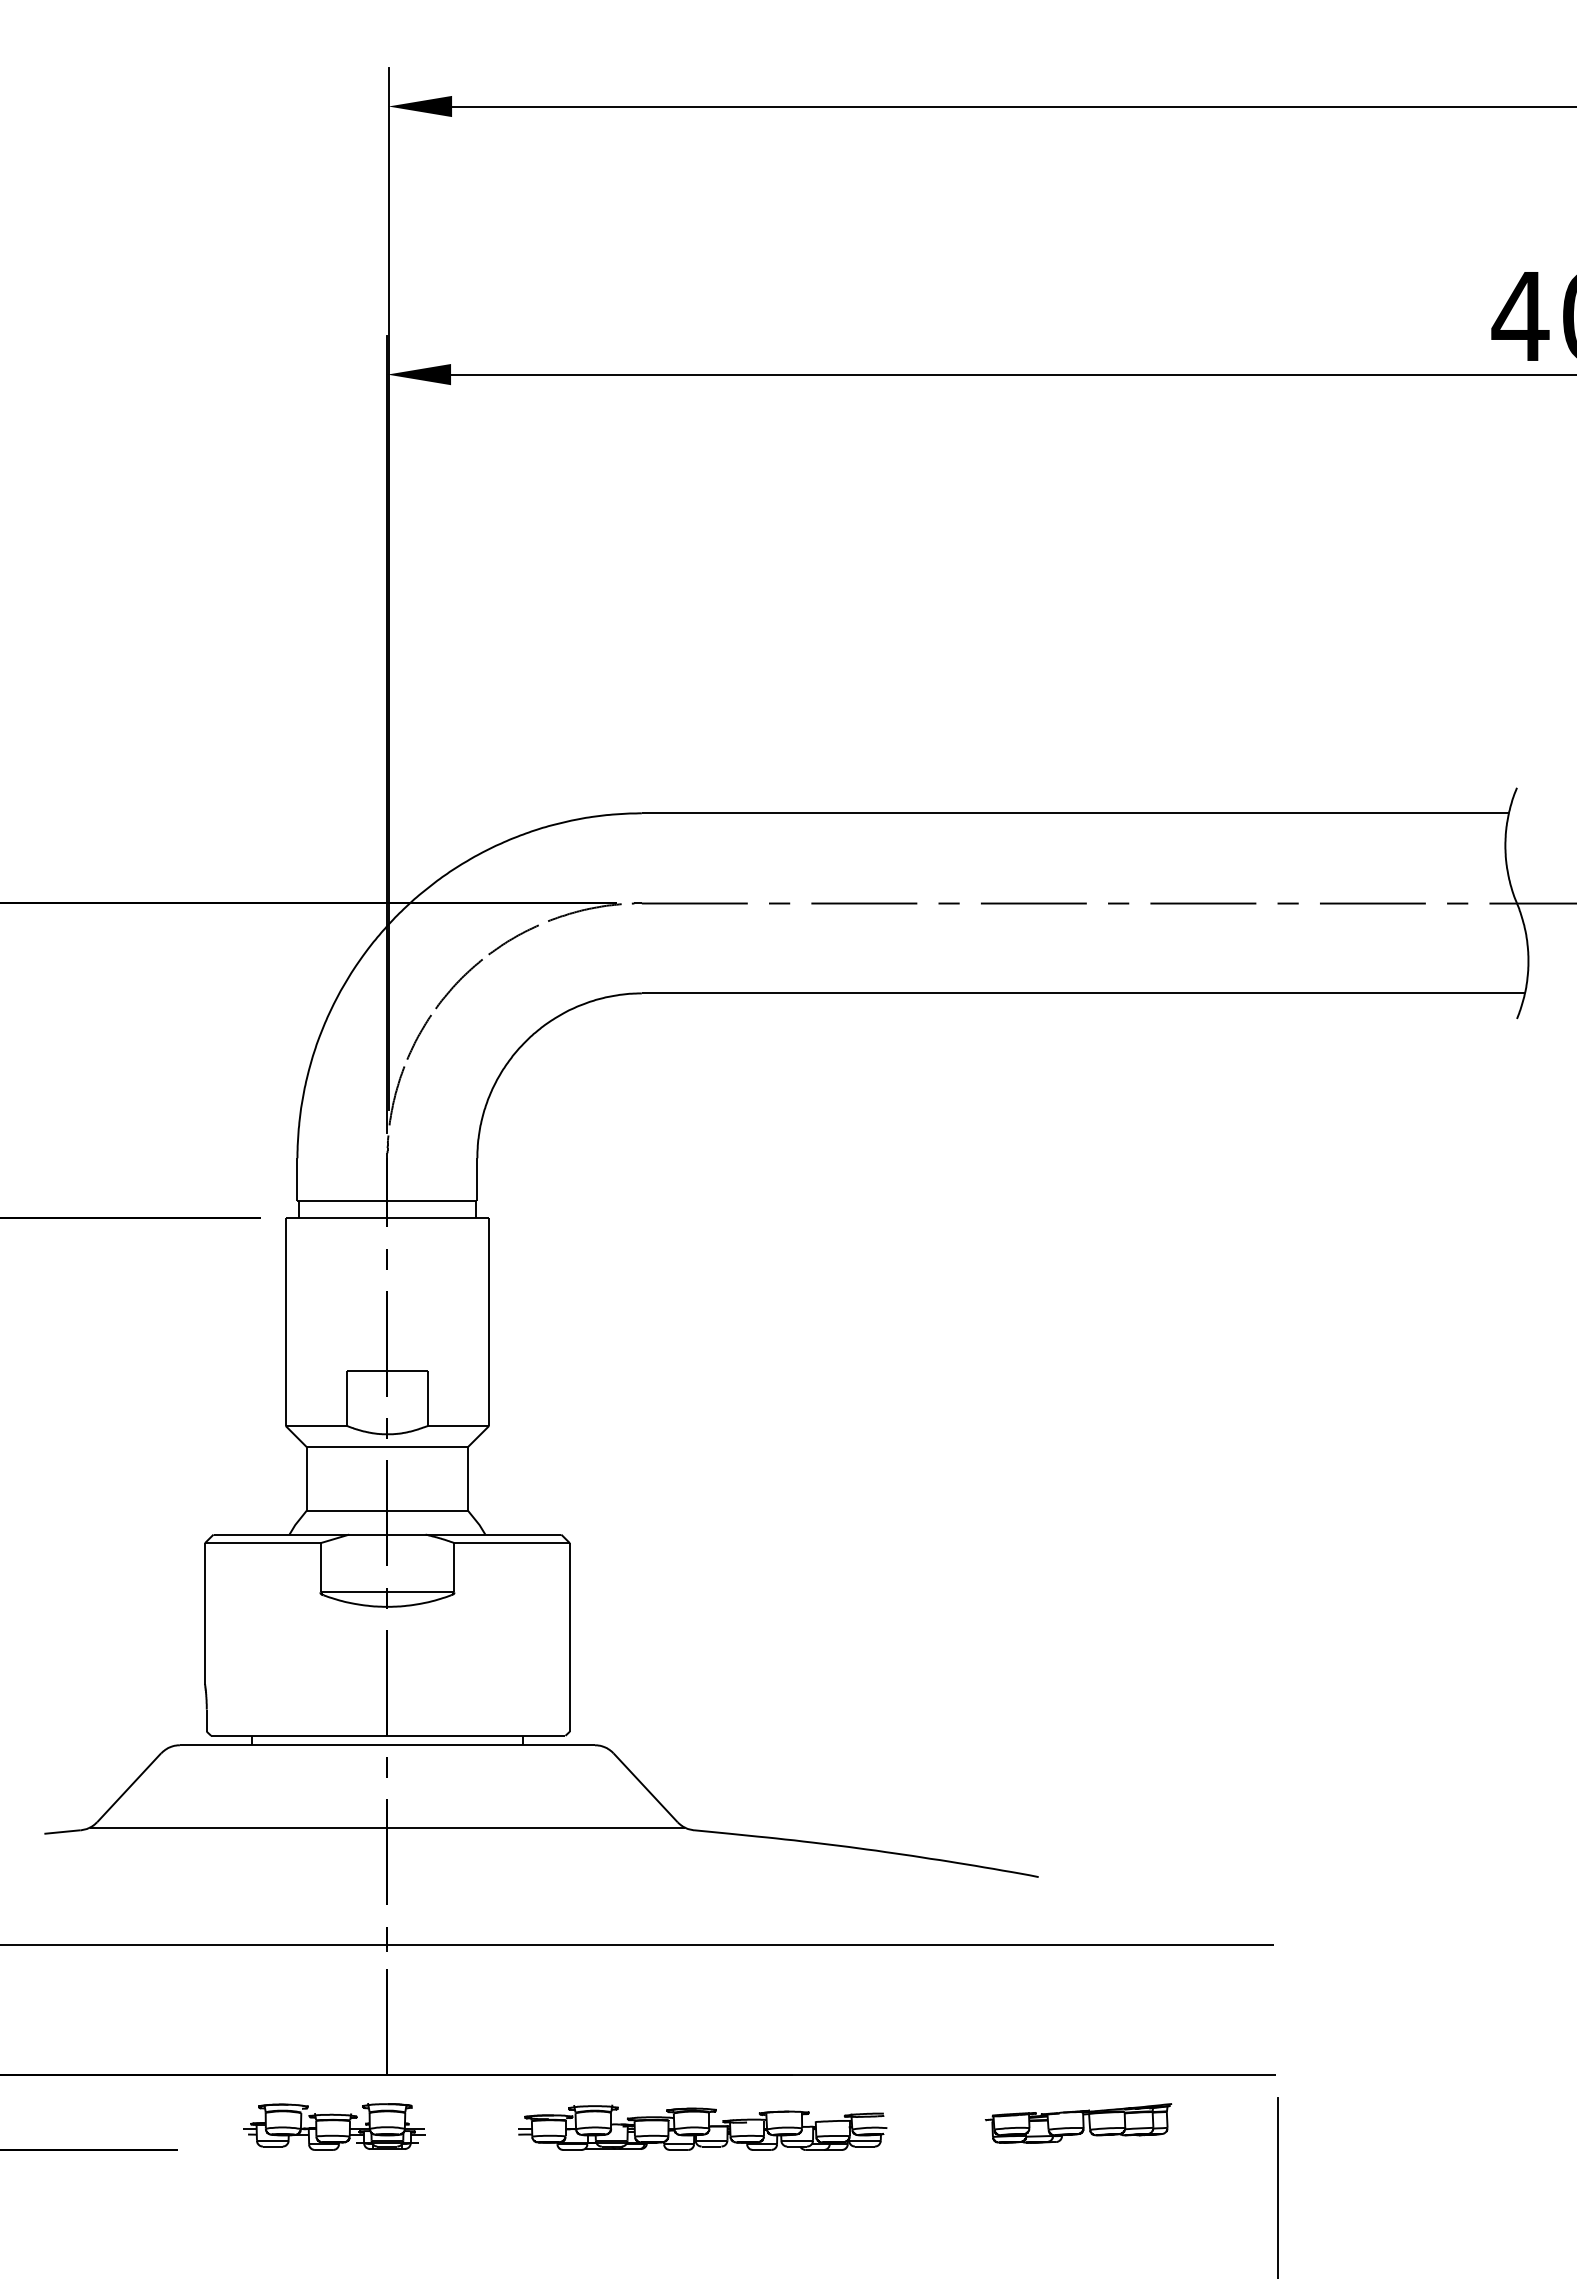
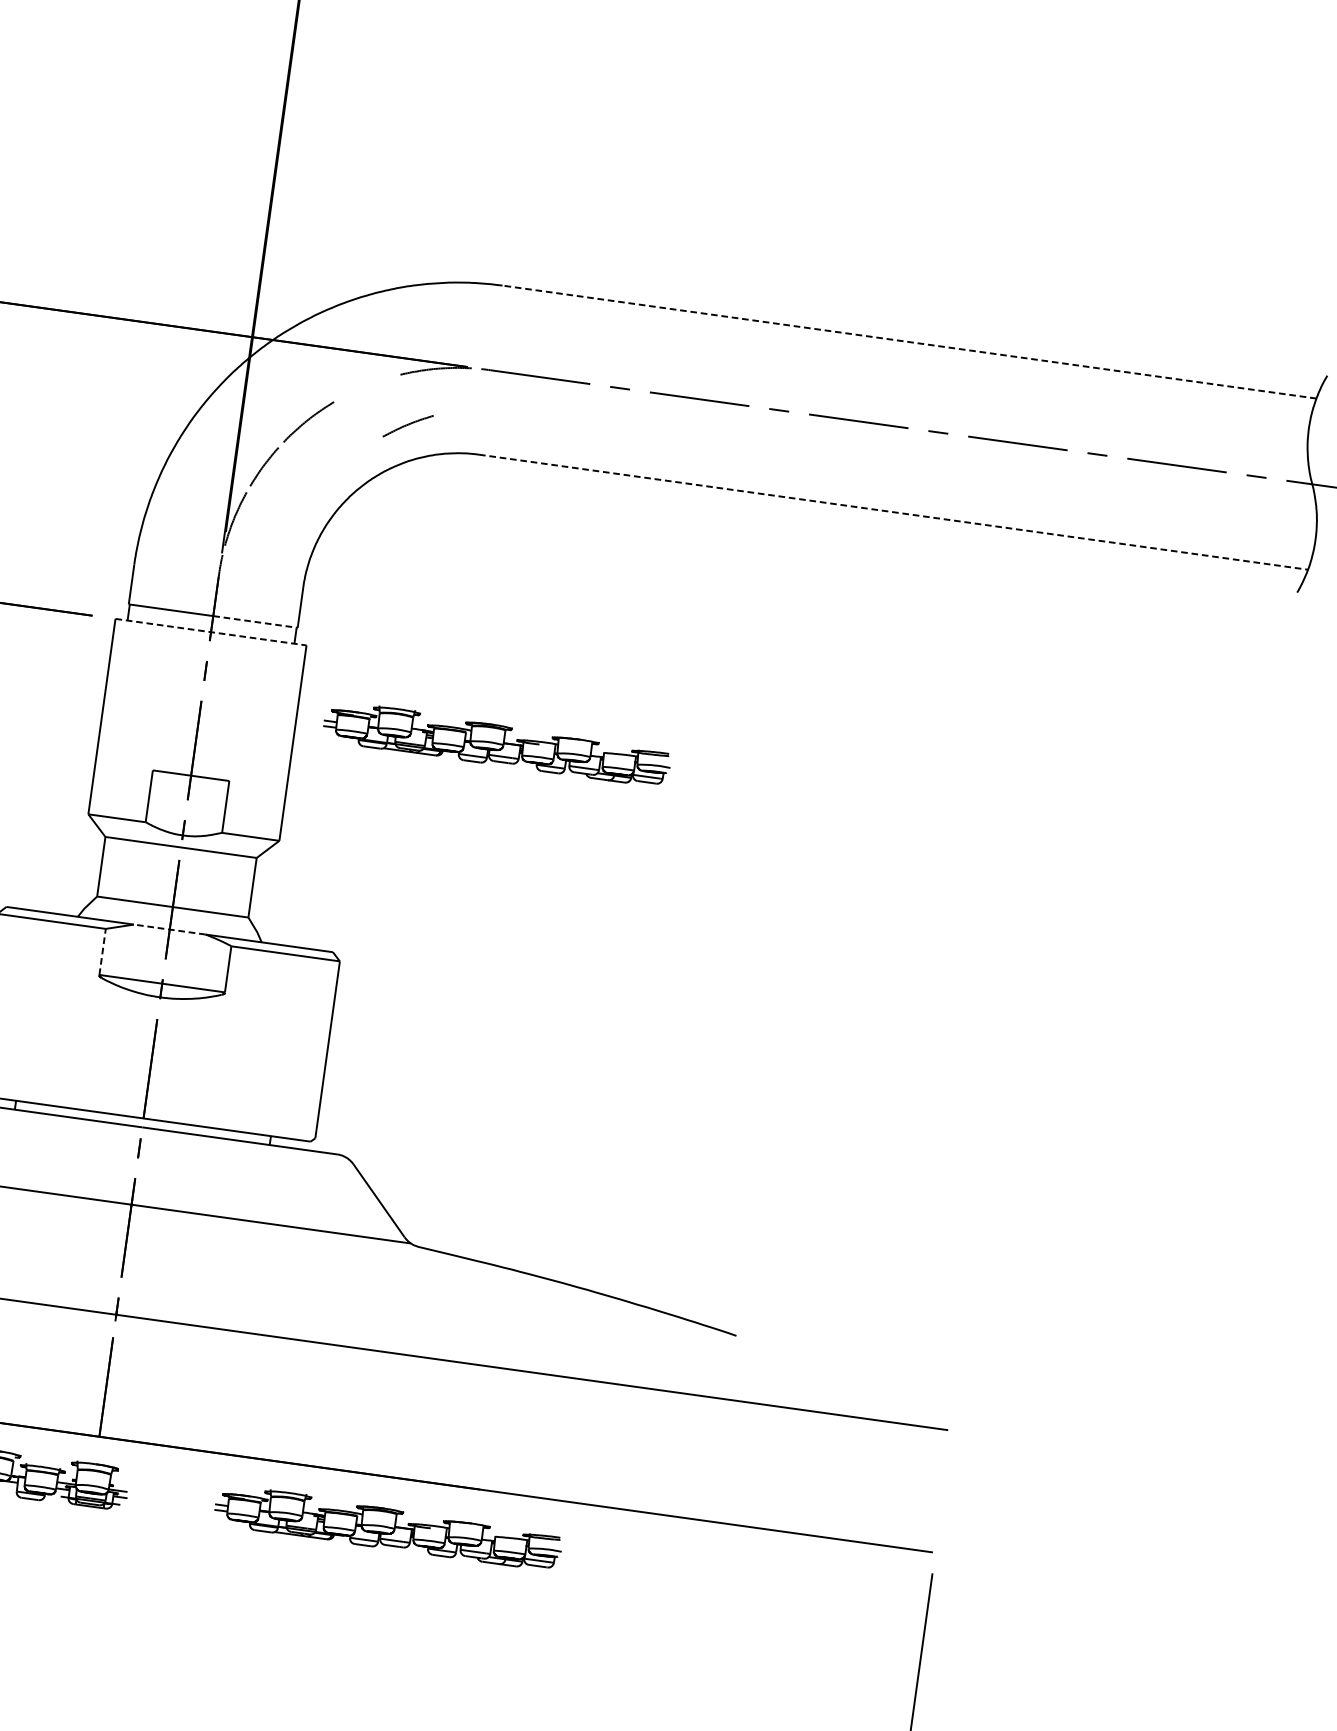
line: (1075, 813) -> (909, 342), solid -> dashed
part: (513, 939) -> (408, 425), moved
line: (1083, 993) -> (893, 512), solid -> dashed
line: (432, 1200) -> (255, 621), solid -> dashed
line: (387, 1217) -> (211, 631), solid -> dashed
part: (702, 1292) -> (497, 743), added
line: (386, 1534) -> (168, 929), solid -> dashed
line: (320, 1567) -> (102, 951), solid -> dashed
part: (1078, 2123) -> (741, 1572), removed

